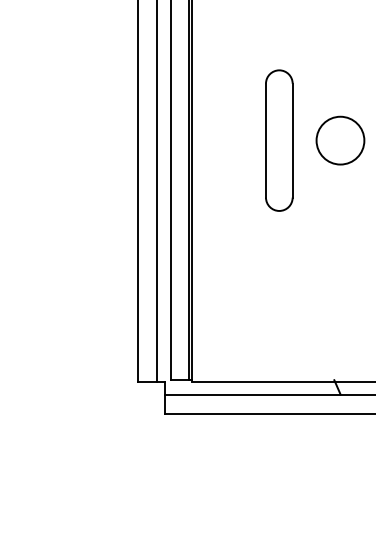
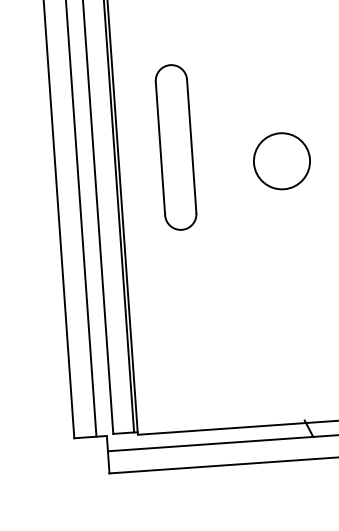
part: (279, 140) -> (176, 147), moved
circle: (340, 140) -> (282, 161), moved

